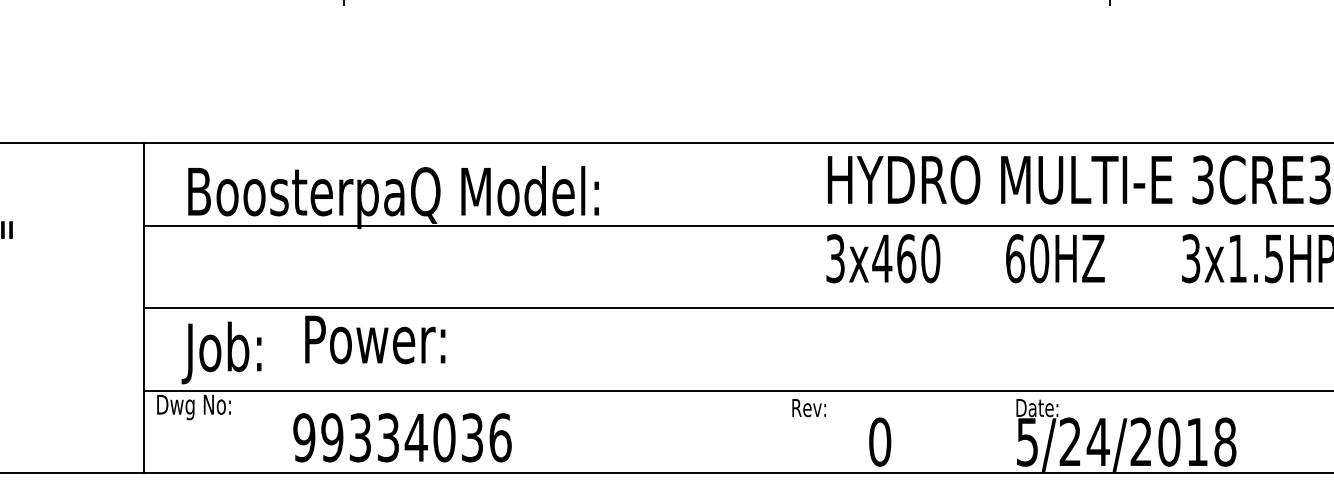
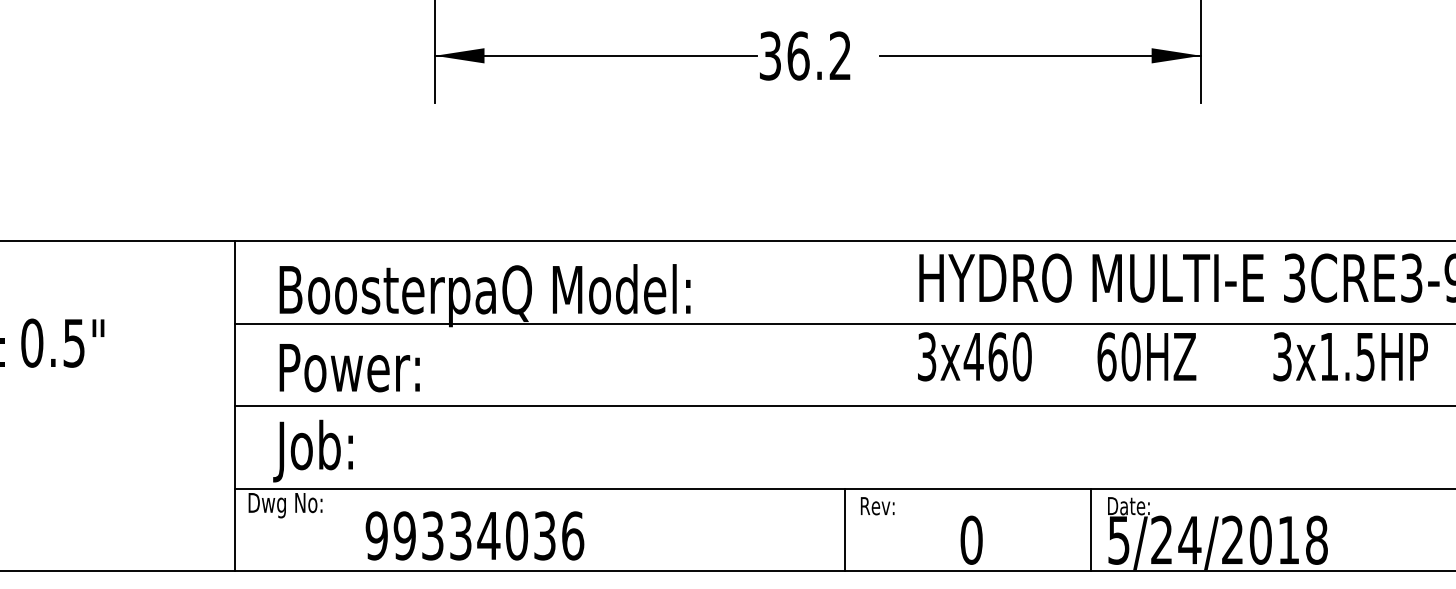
text: (375, 340) -> (349, 368), moved
text: (809, 408) -> (877, 506), moved
line: (754, 431) -> (845, 529), added
line: (1000, 431) -> (1091, 529), added
text: (402, 437) -> (474, 535), moved

